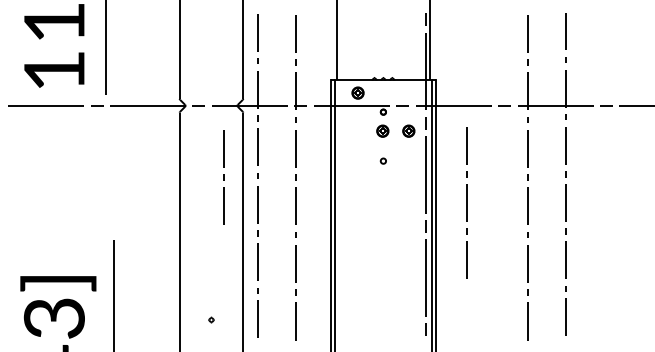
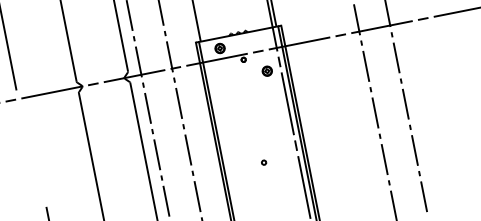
part: (382, 130) -> (245, 74), removed
part: (382, 160) -> (263, 162), moved
line: (223, 177) -> (124, 138), removed
line: (466, 202) -> (325, 119), removed

